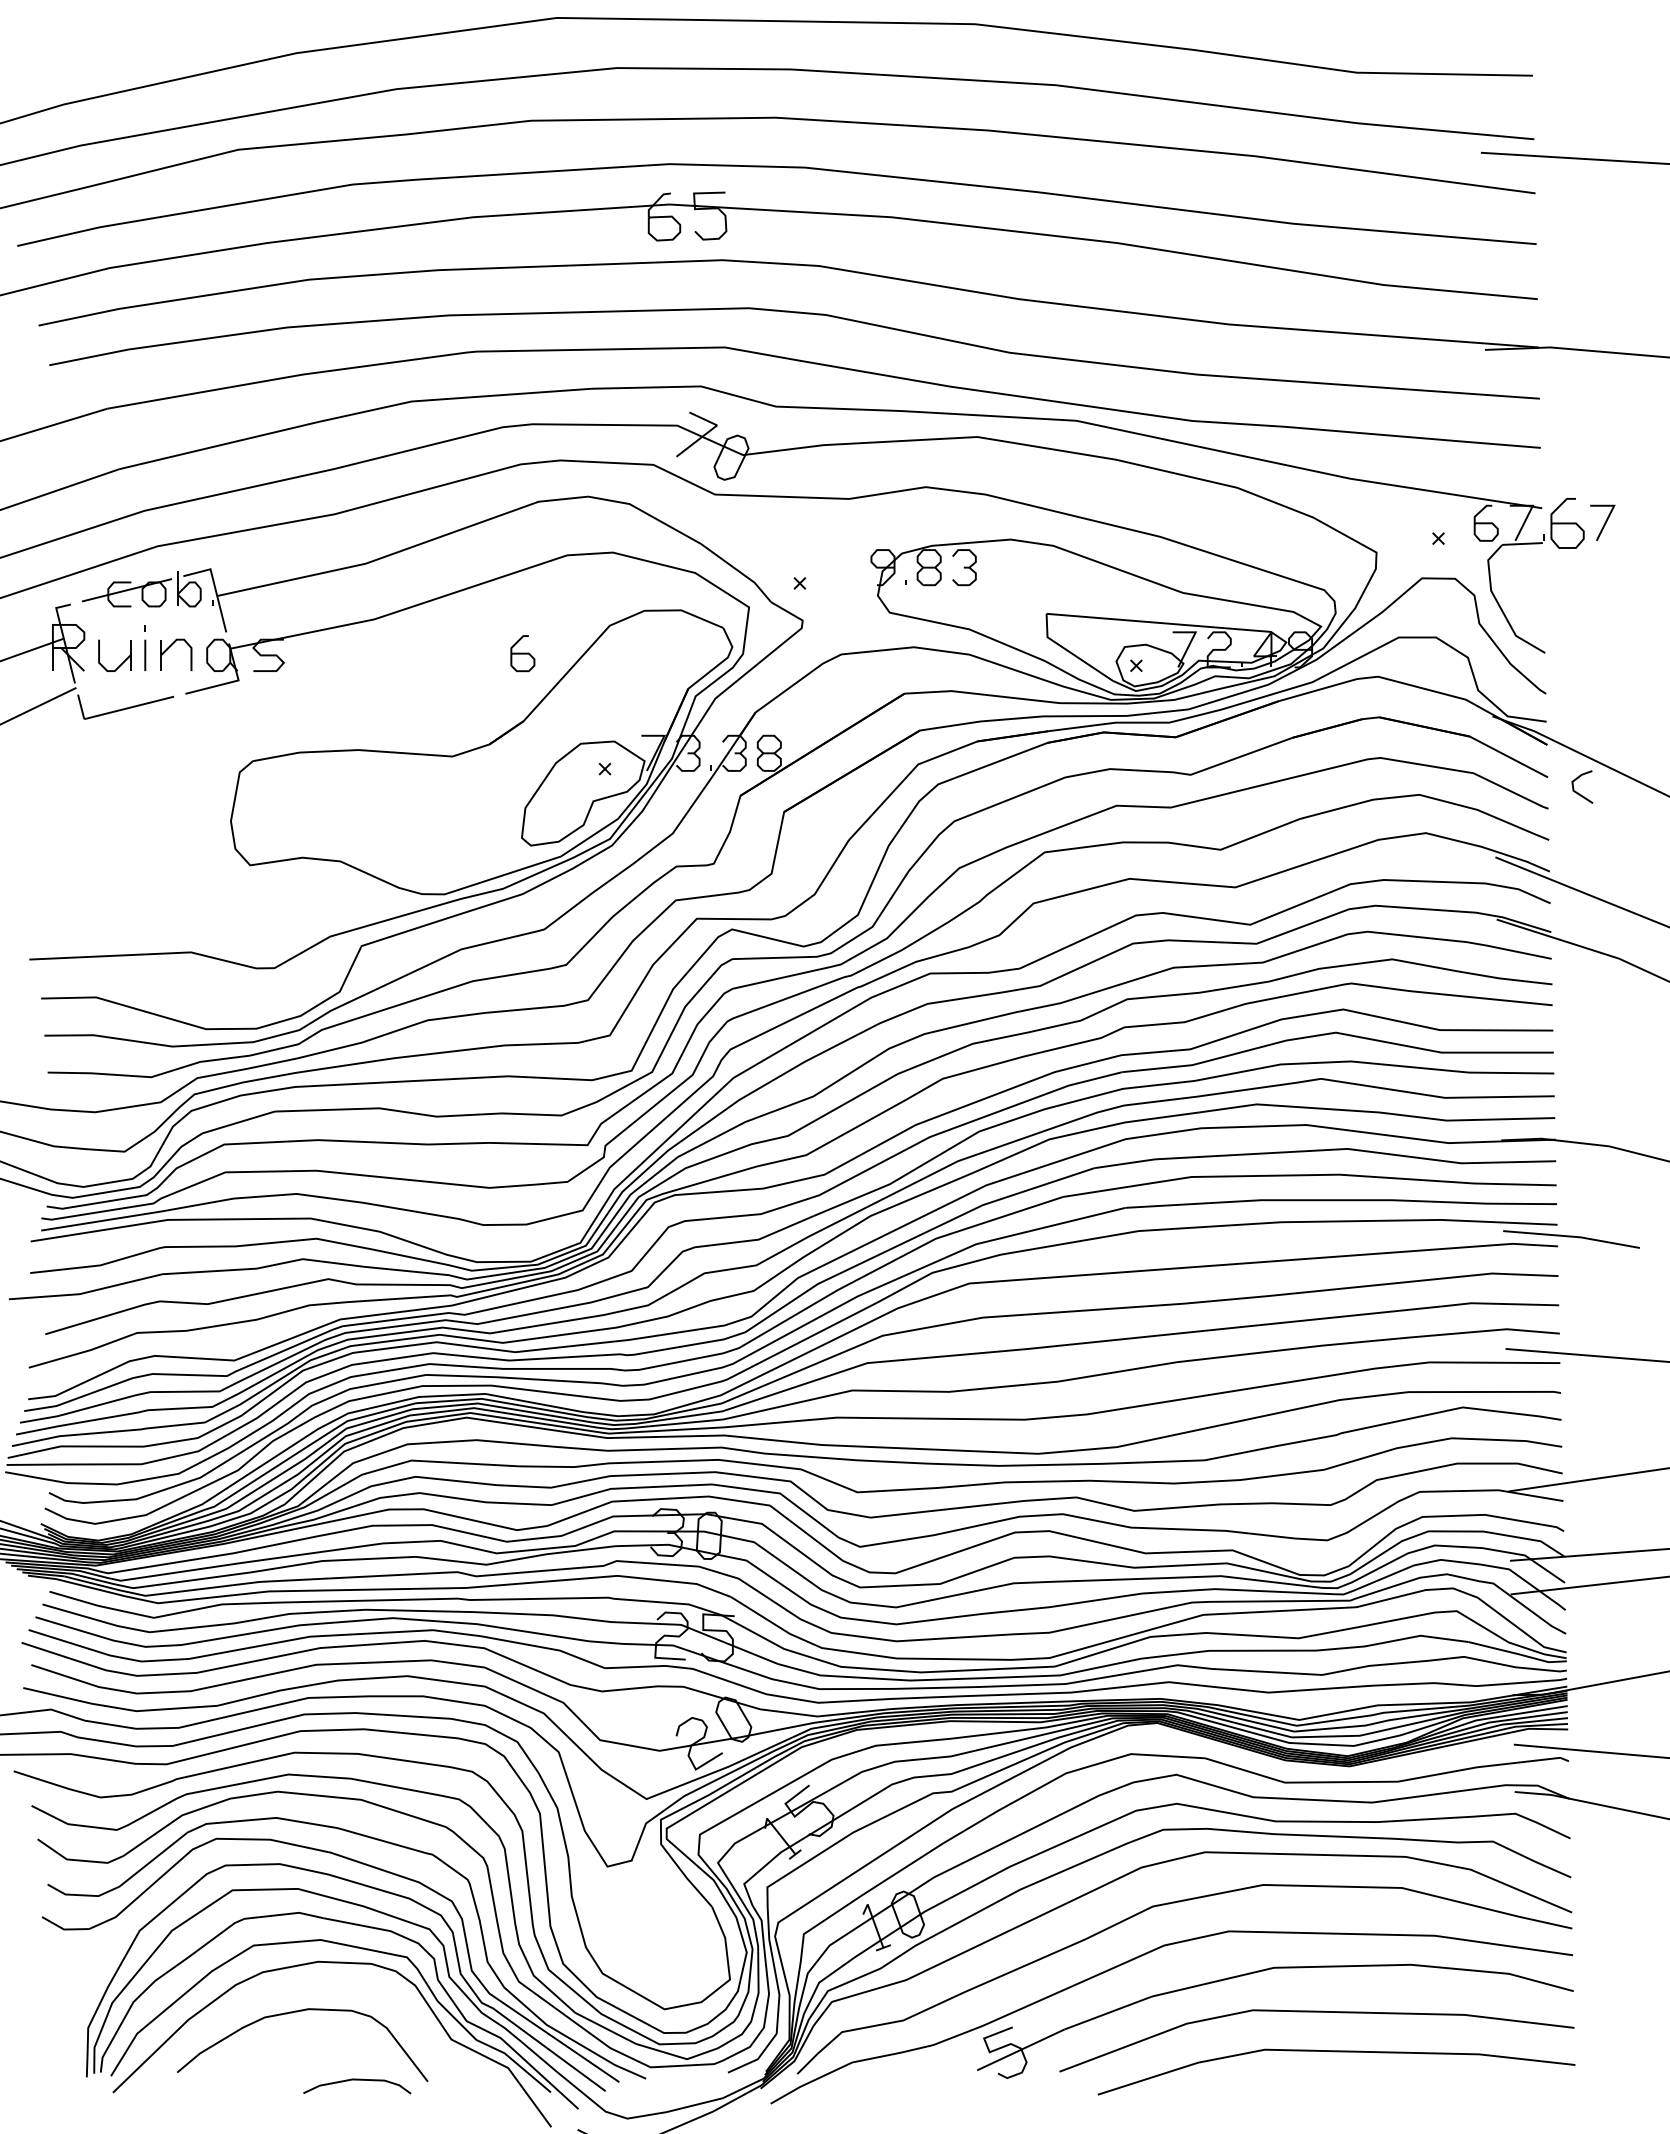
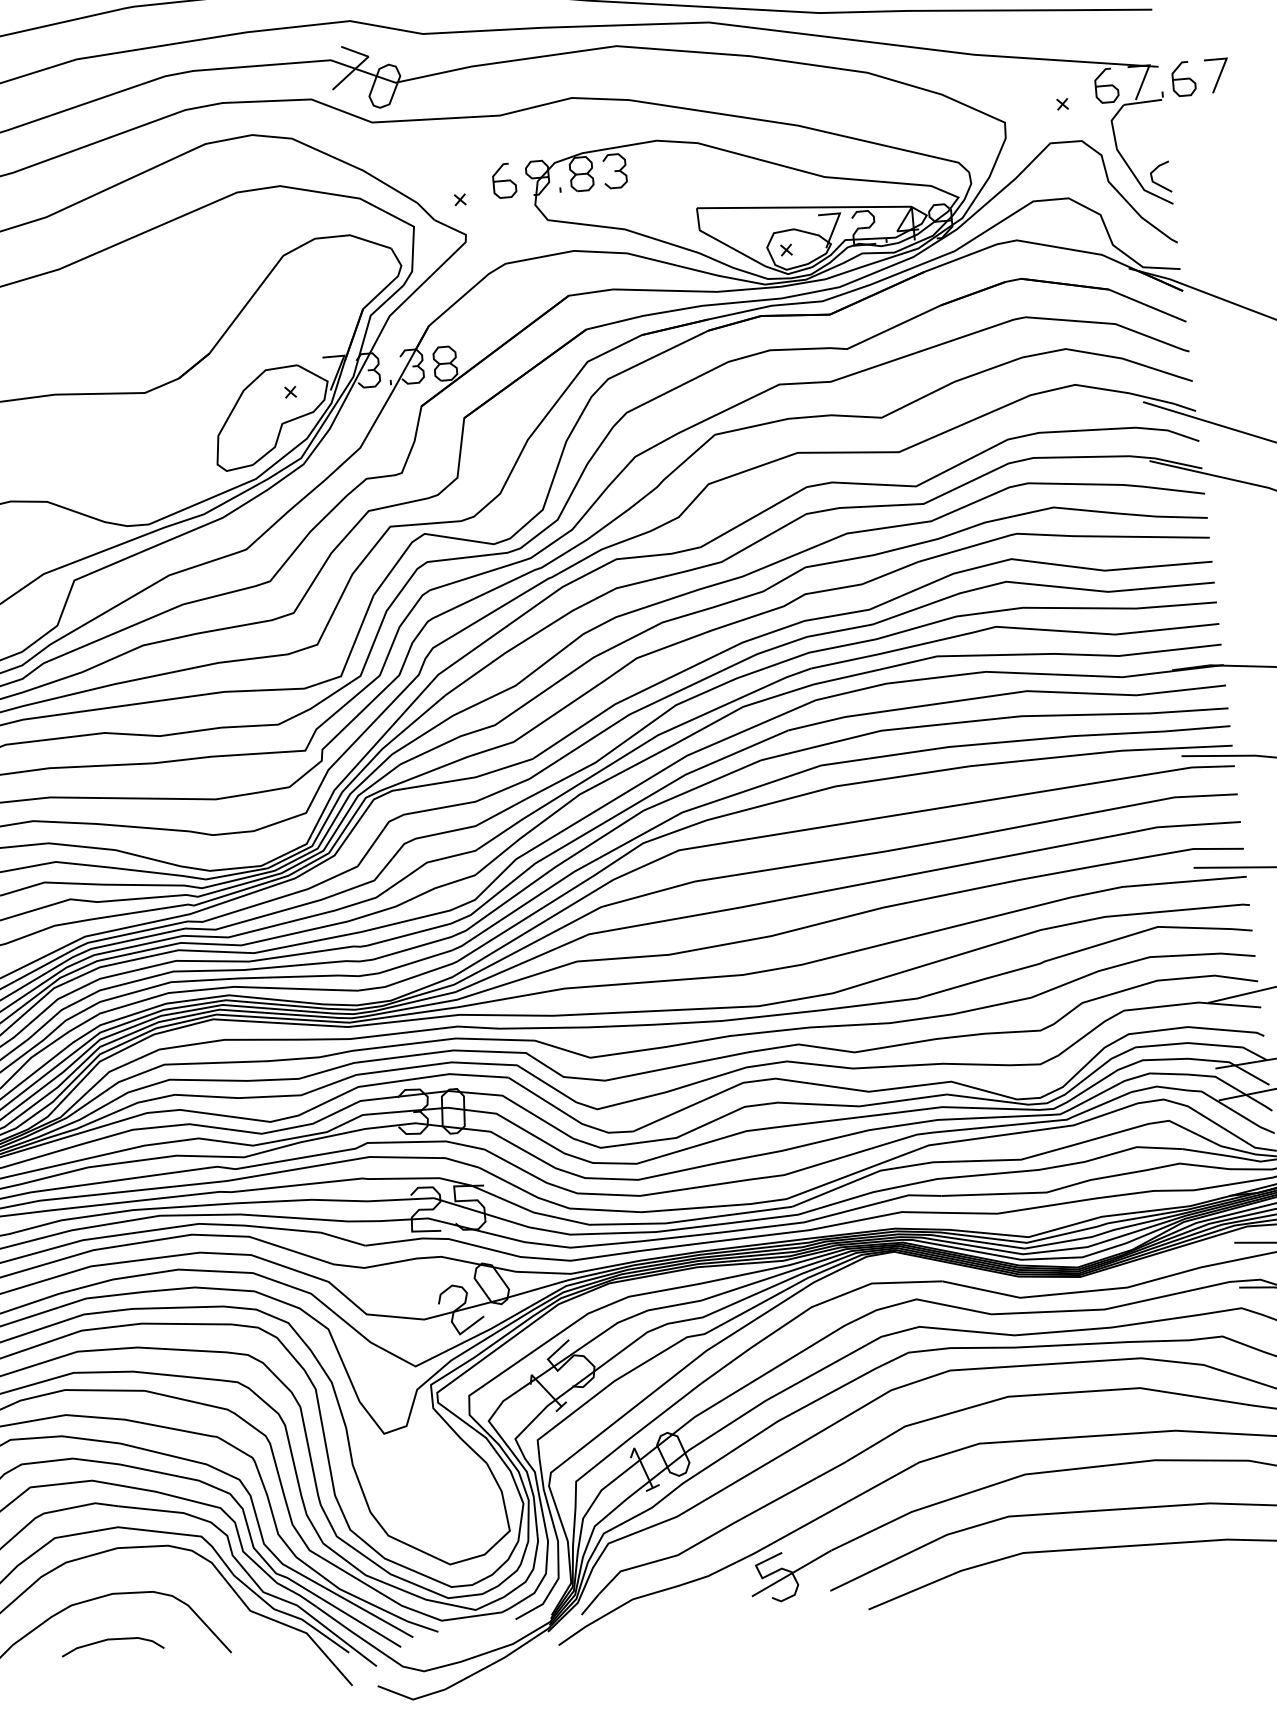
part: (1567, 522) -> (1183, 78), size x0.71
part: (522, 653) -> (504, 180), moved
line: (1578, 792) -> (1157, 182), moved
curve: (357, 2080) -> (112, 1640), moved

